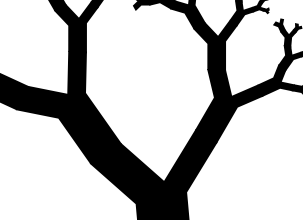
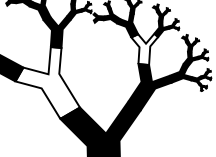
fill: (216, 46) -> (144, 49), removed
fill: (67, 107) -> (47, 82), removed

